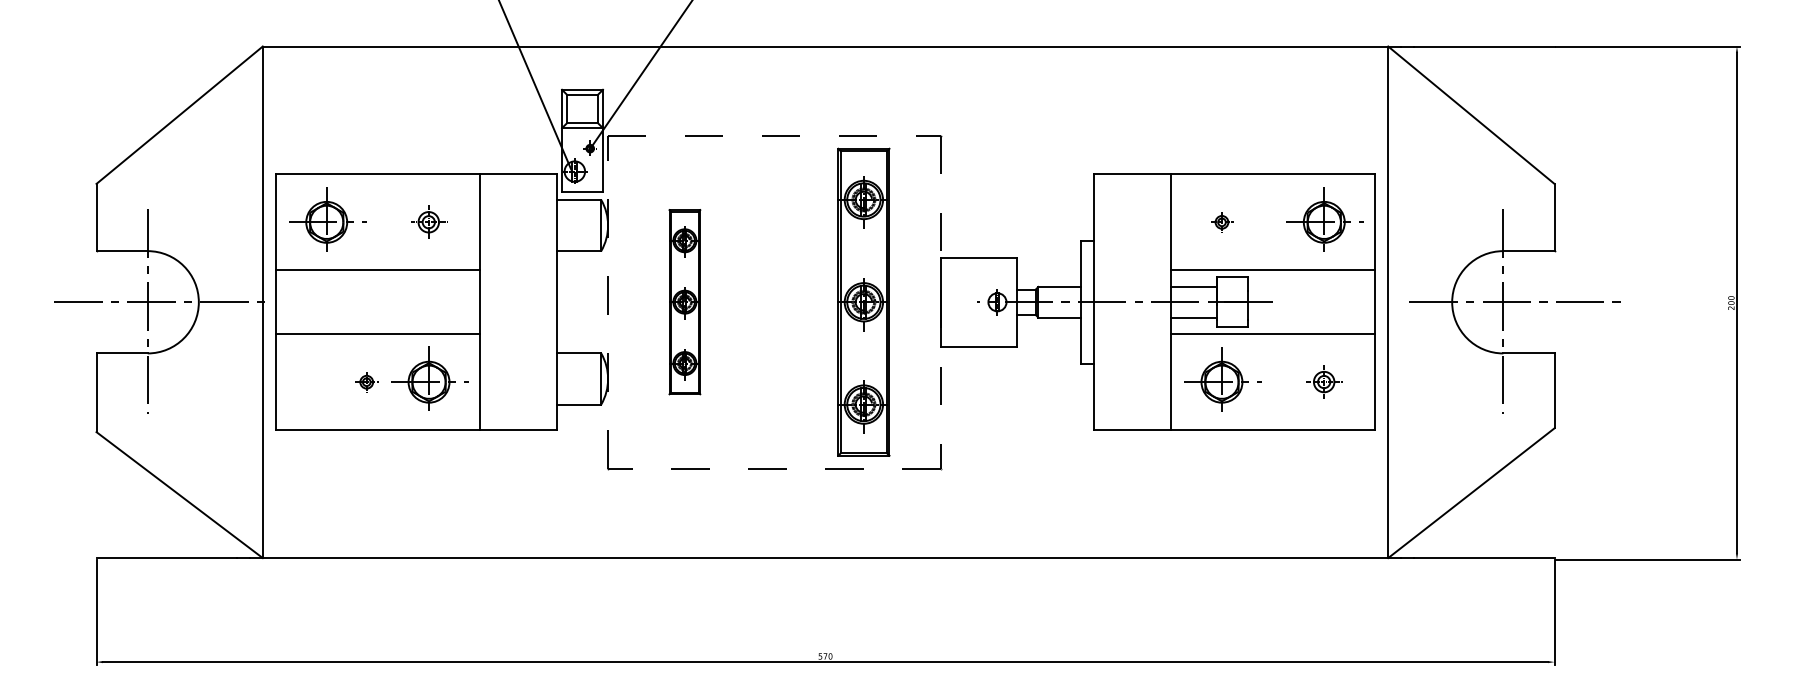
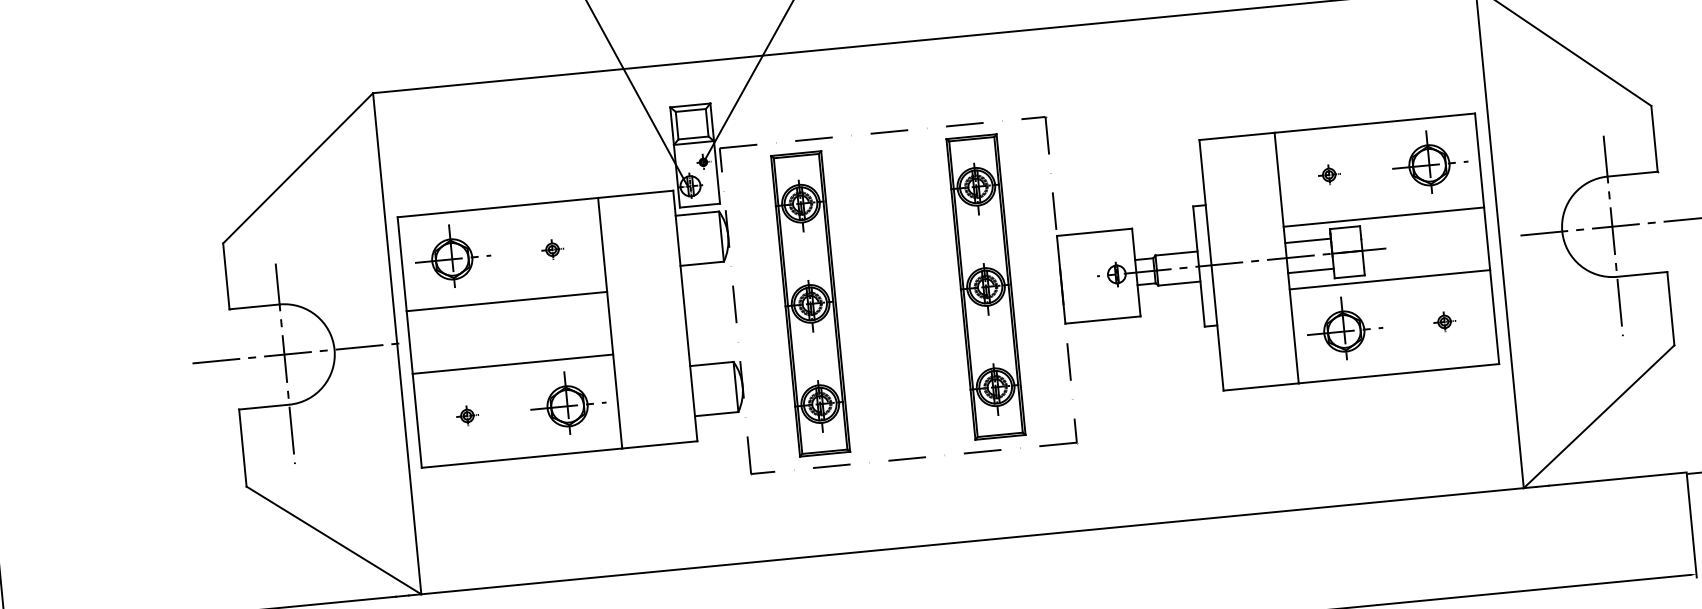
part: (429, 222) -> (552, 249), size x0.62
part: (684, 301) -> (810, 303), size x1.67
part: (366, 382) -> (467, 416), moved
part: (1324, 382) -> (1444, 322), size x0.62

